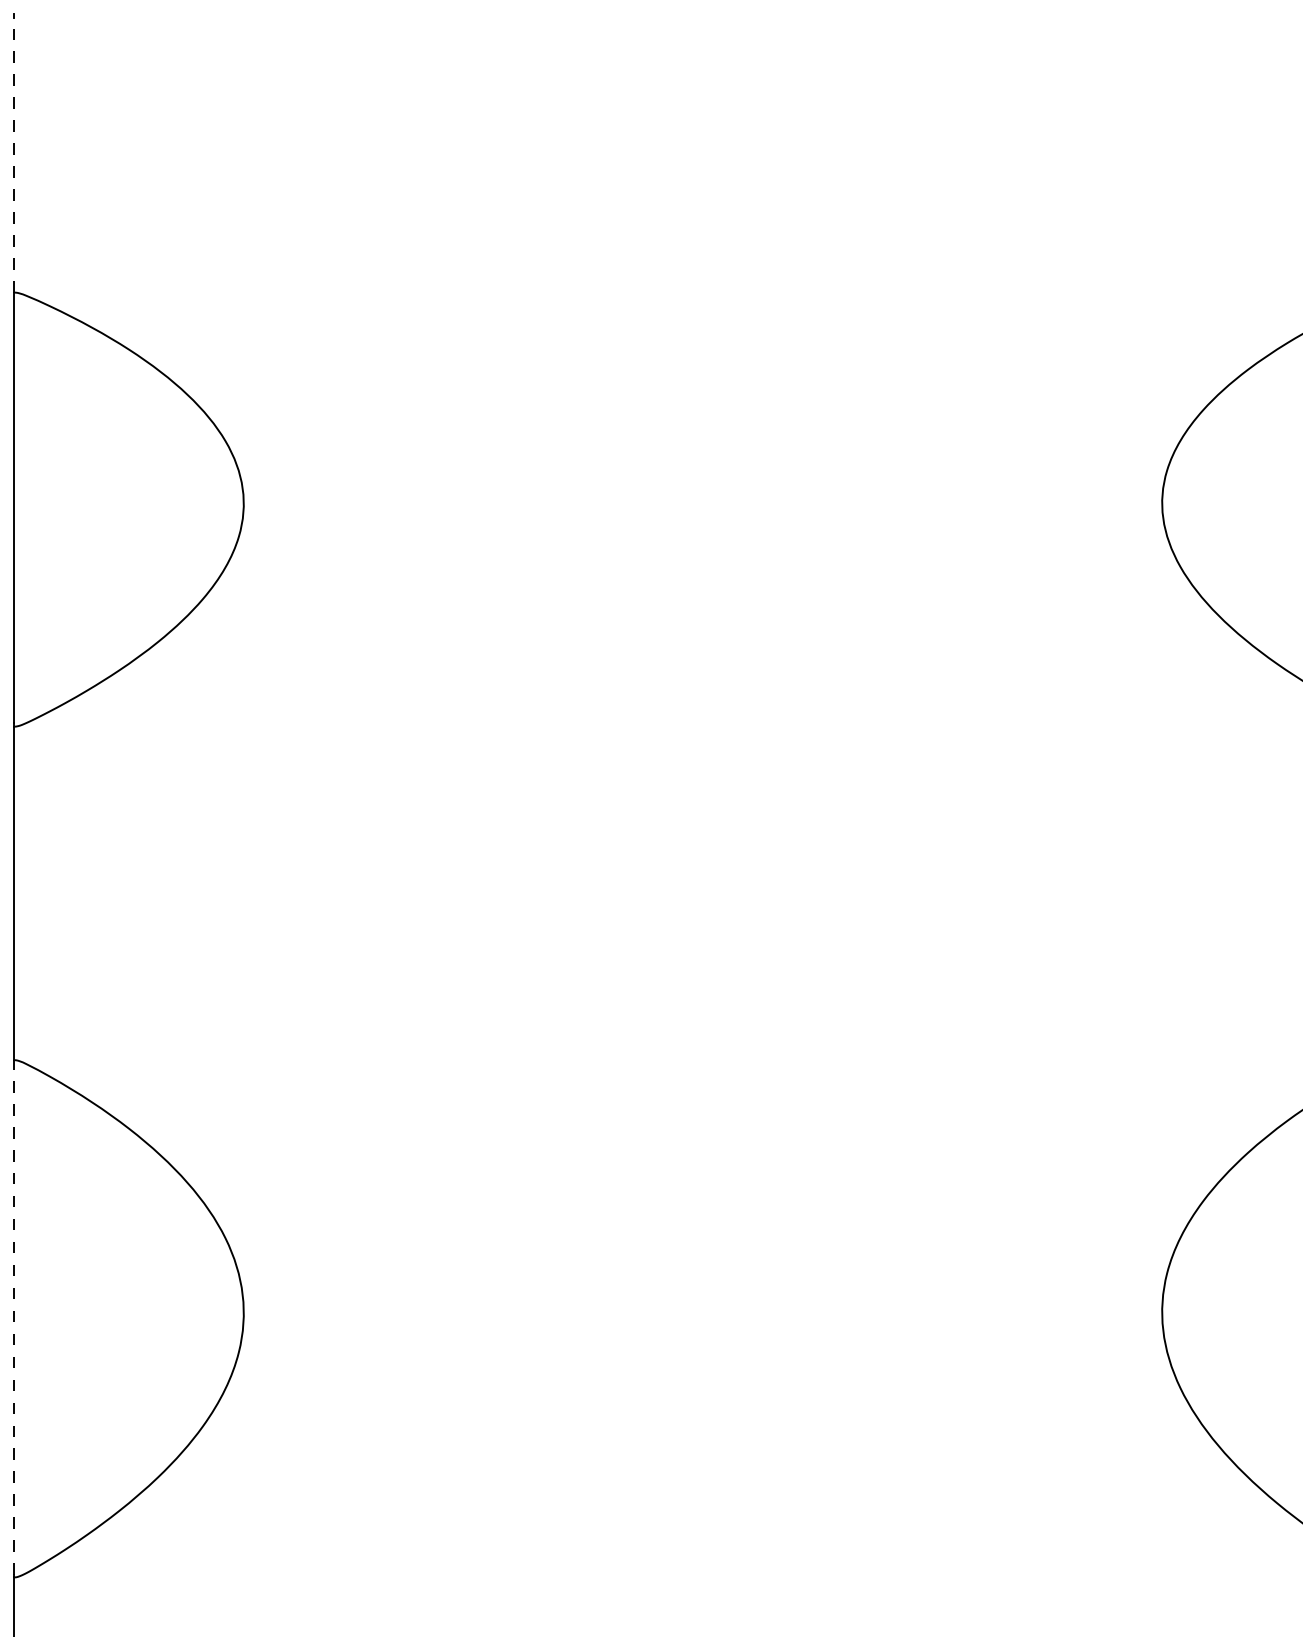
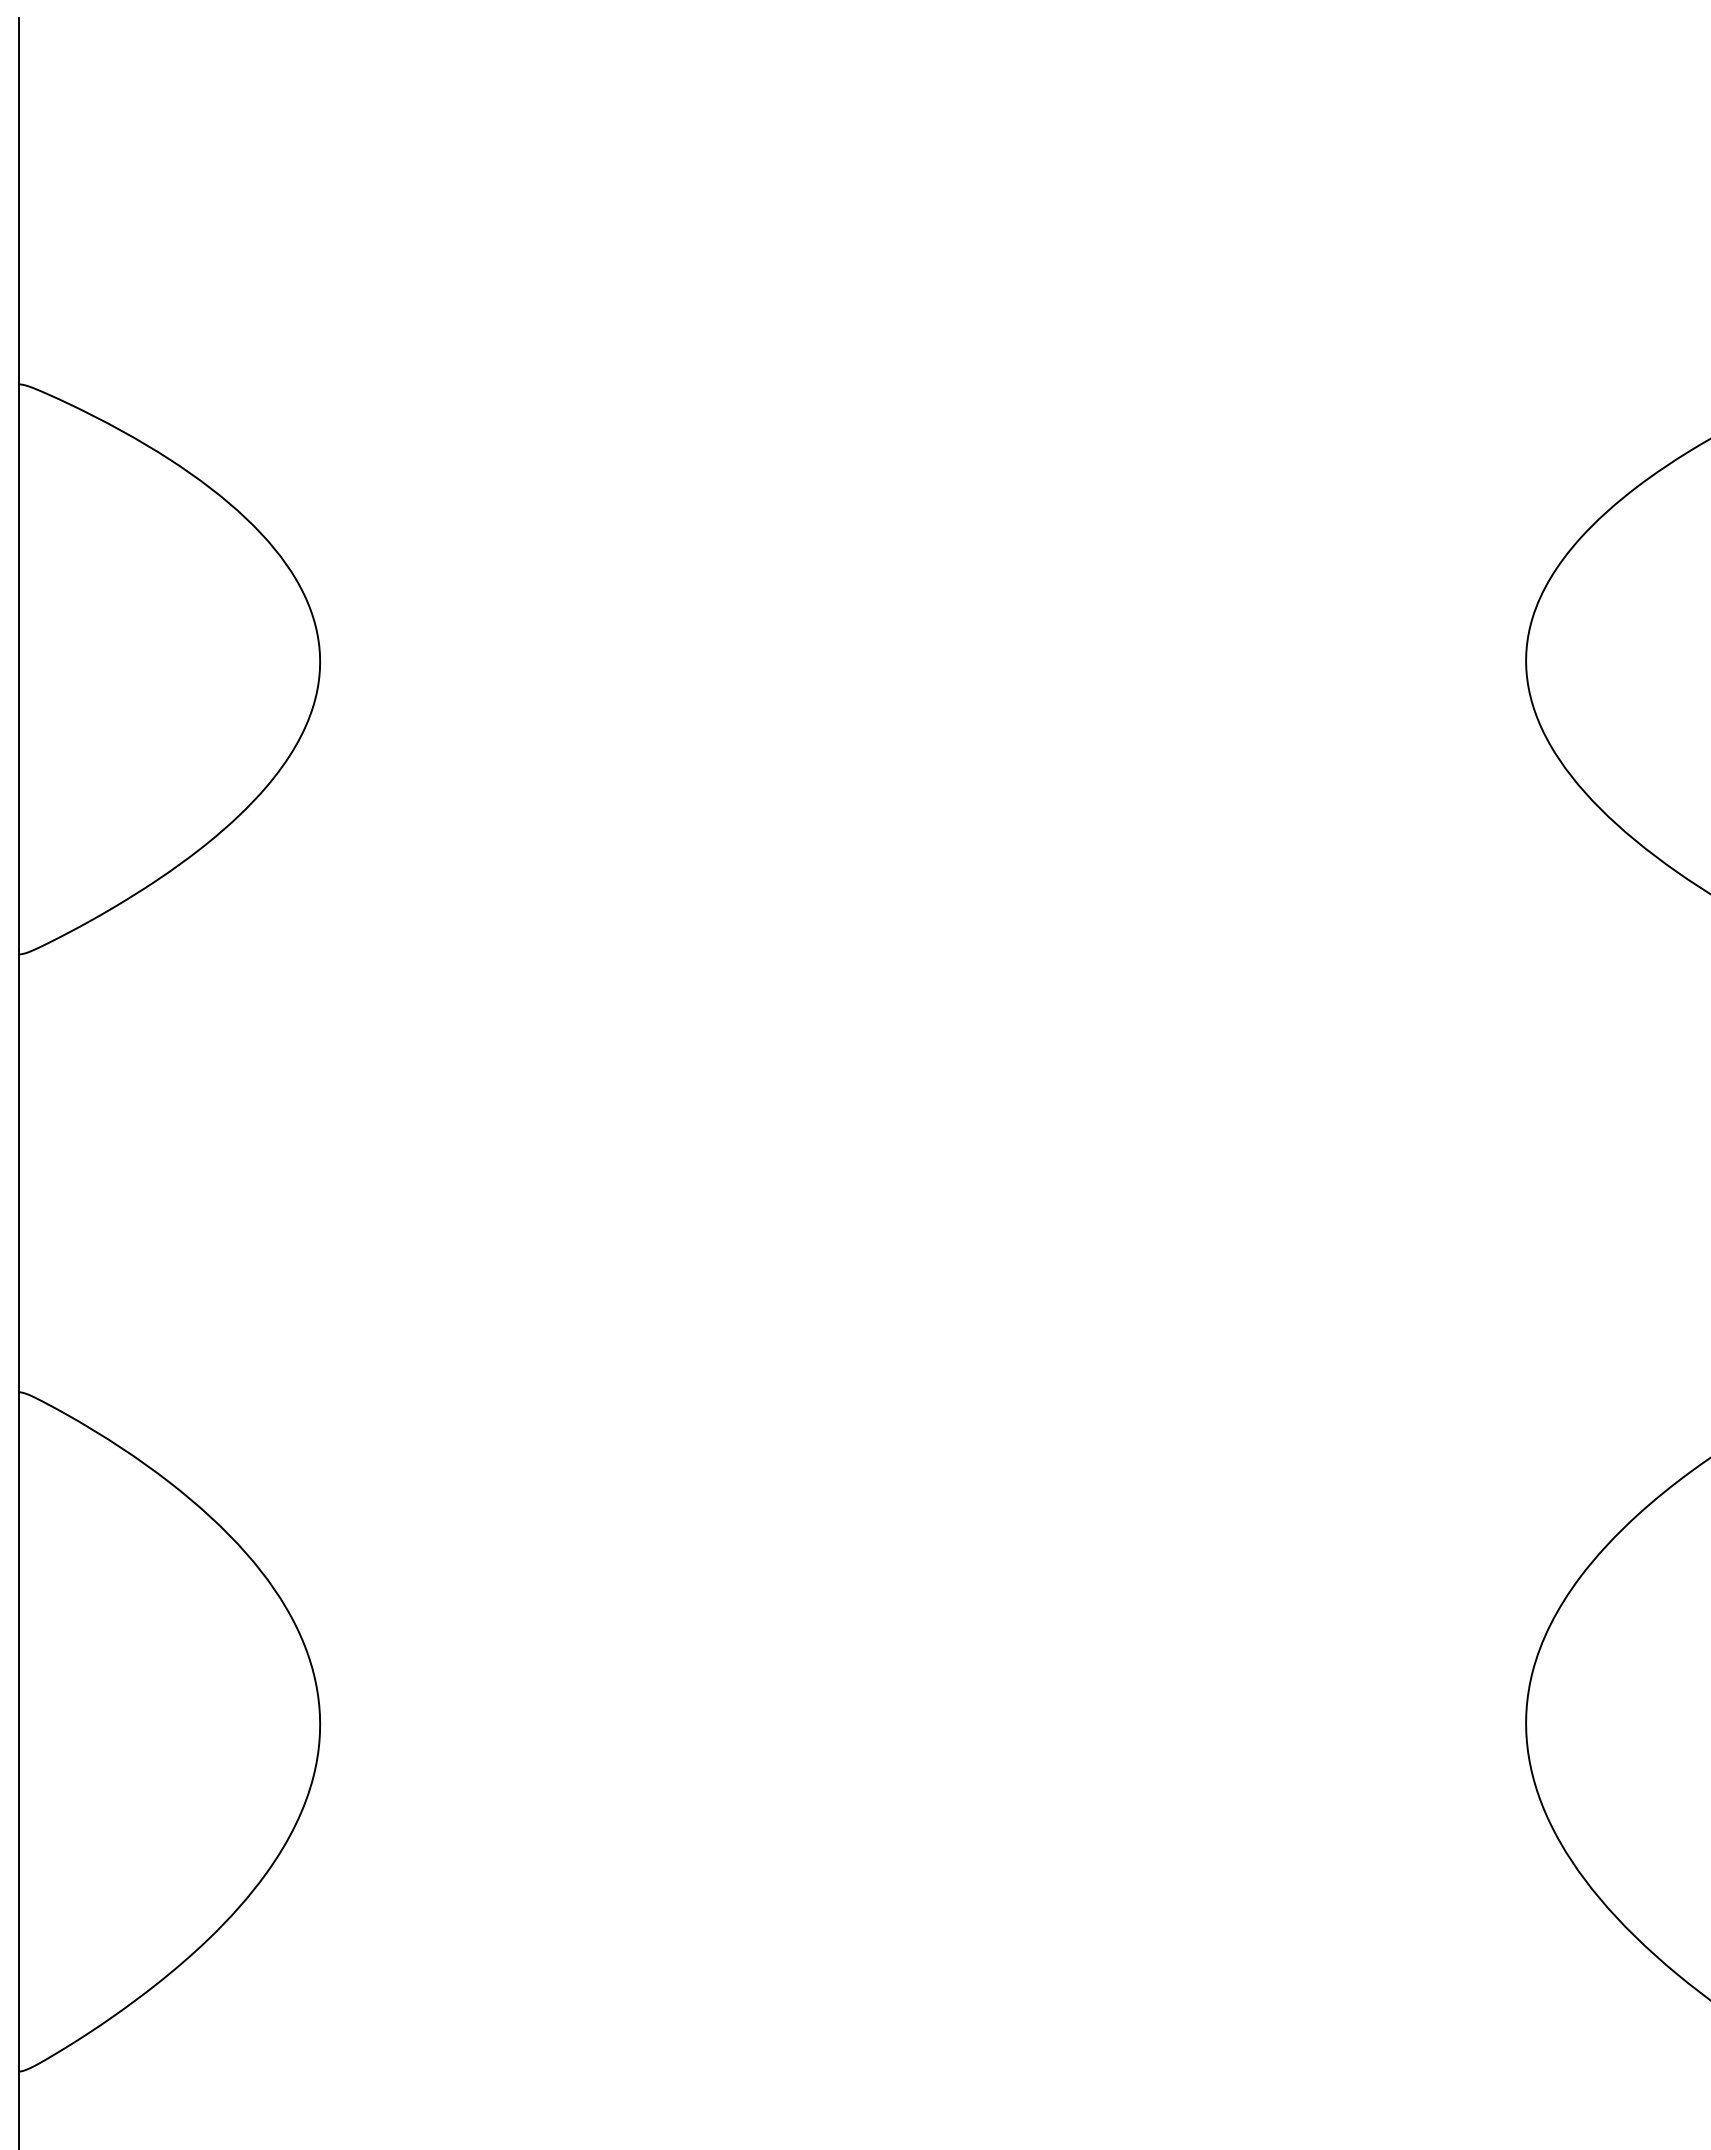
line: (14, 154) -> (19, 203), dashed -> solid
line: (14, 1316) -> (19, 1728), dashed -> solid

